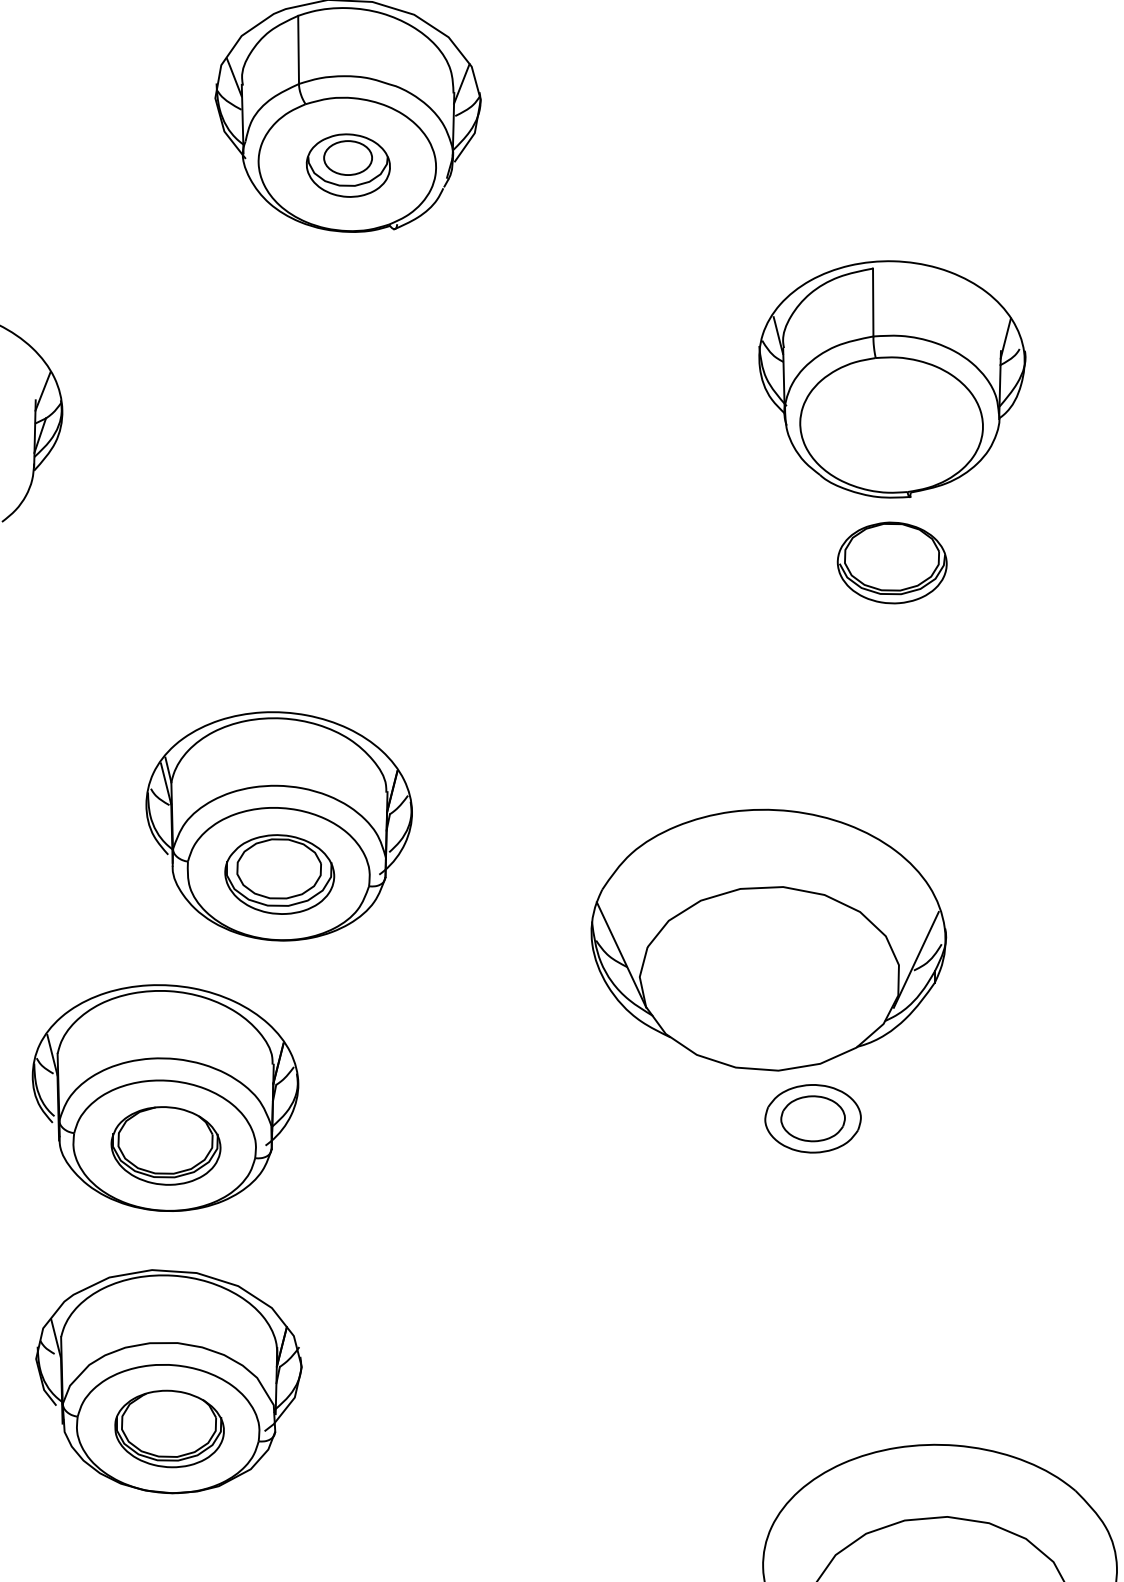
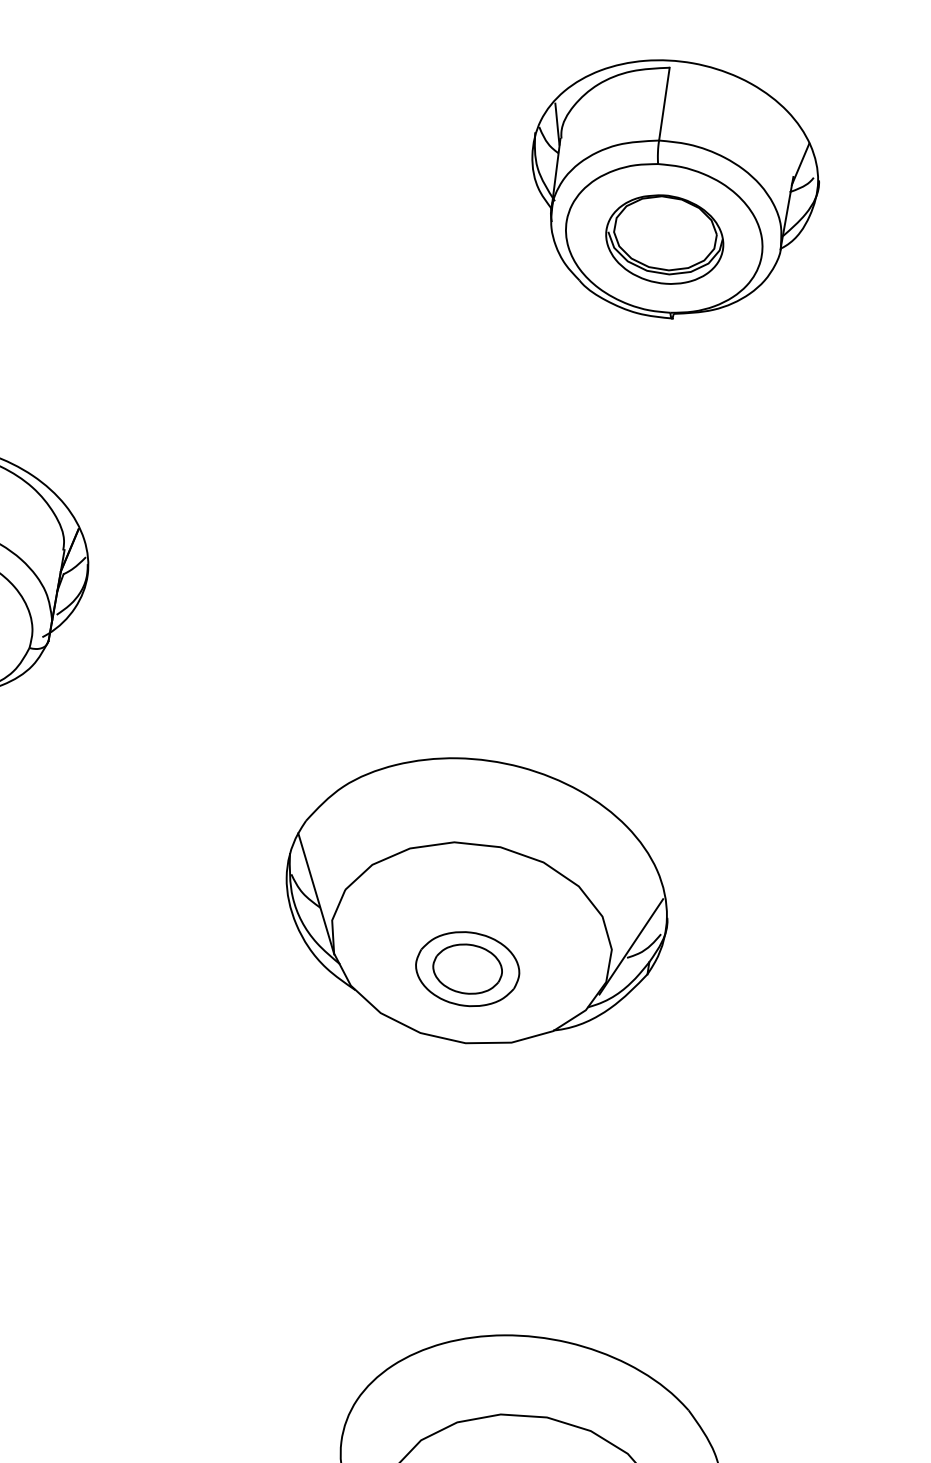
part: (891, 562) -> (664, 238), moved
part: (768, 939) -> (476, 901), moved

